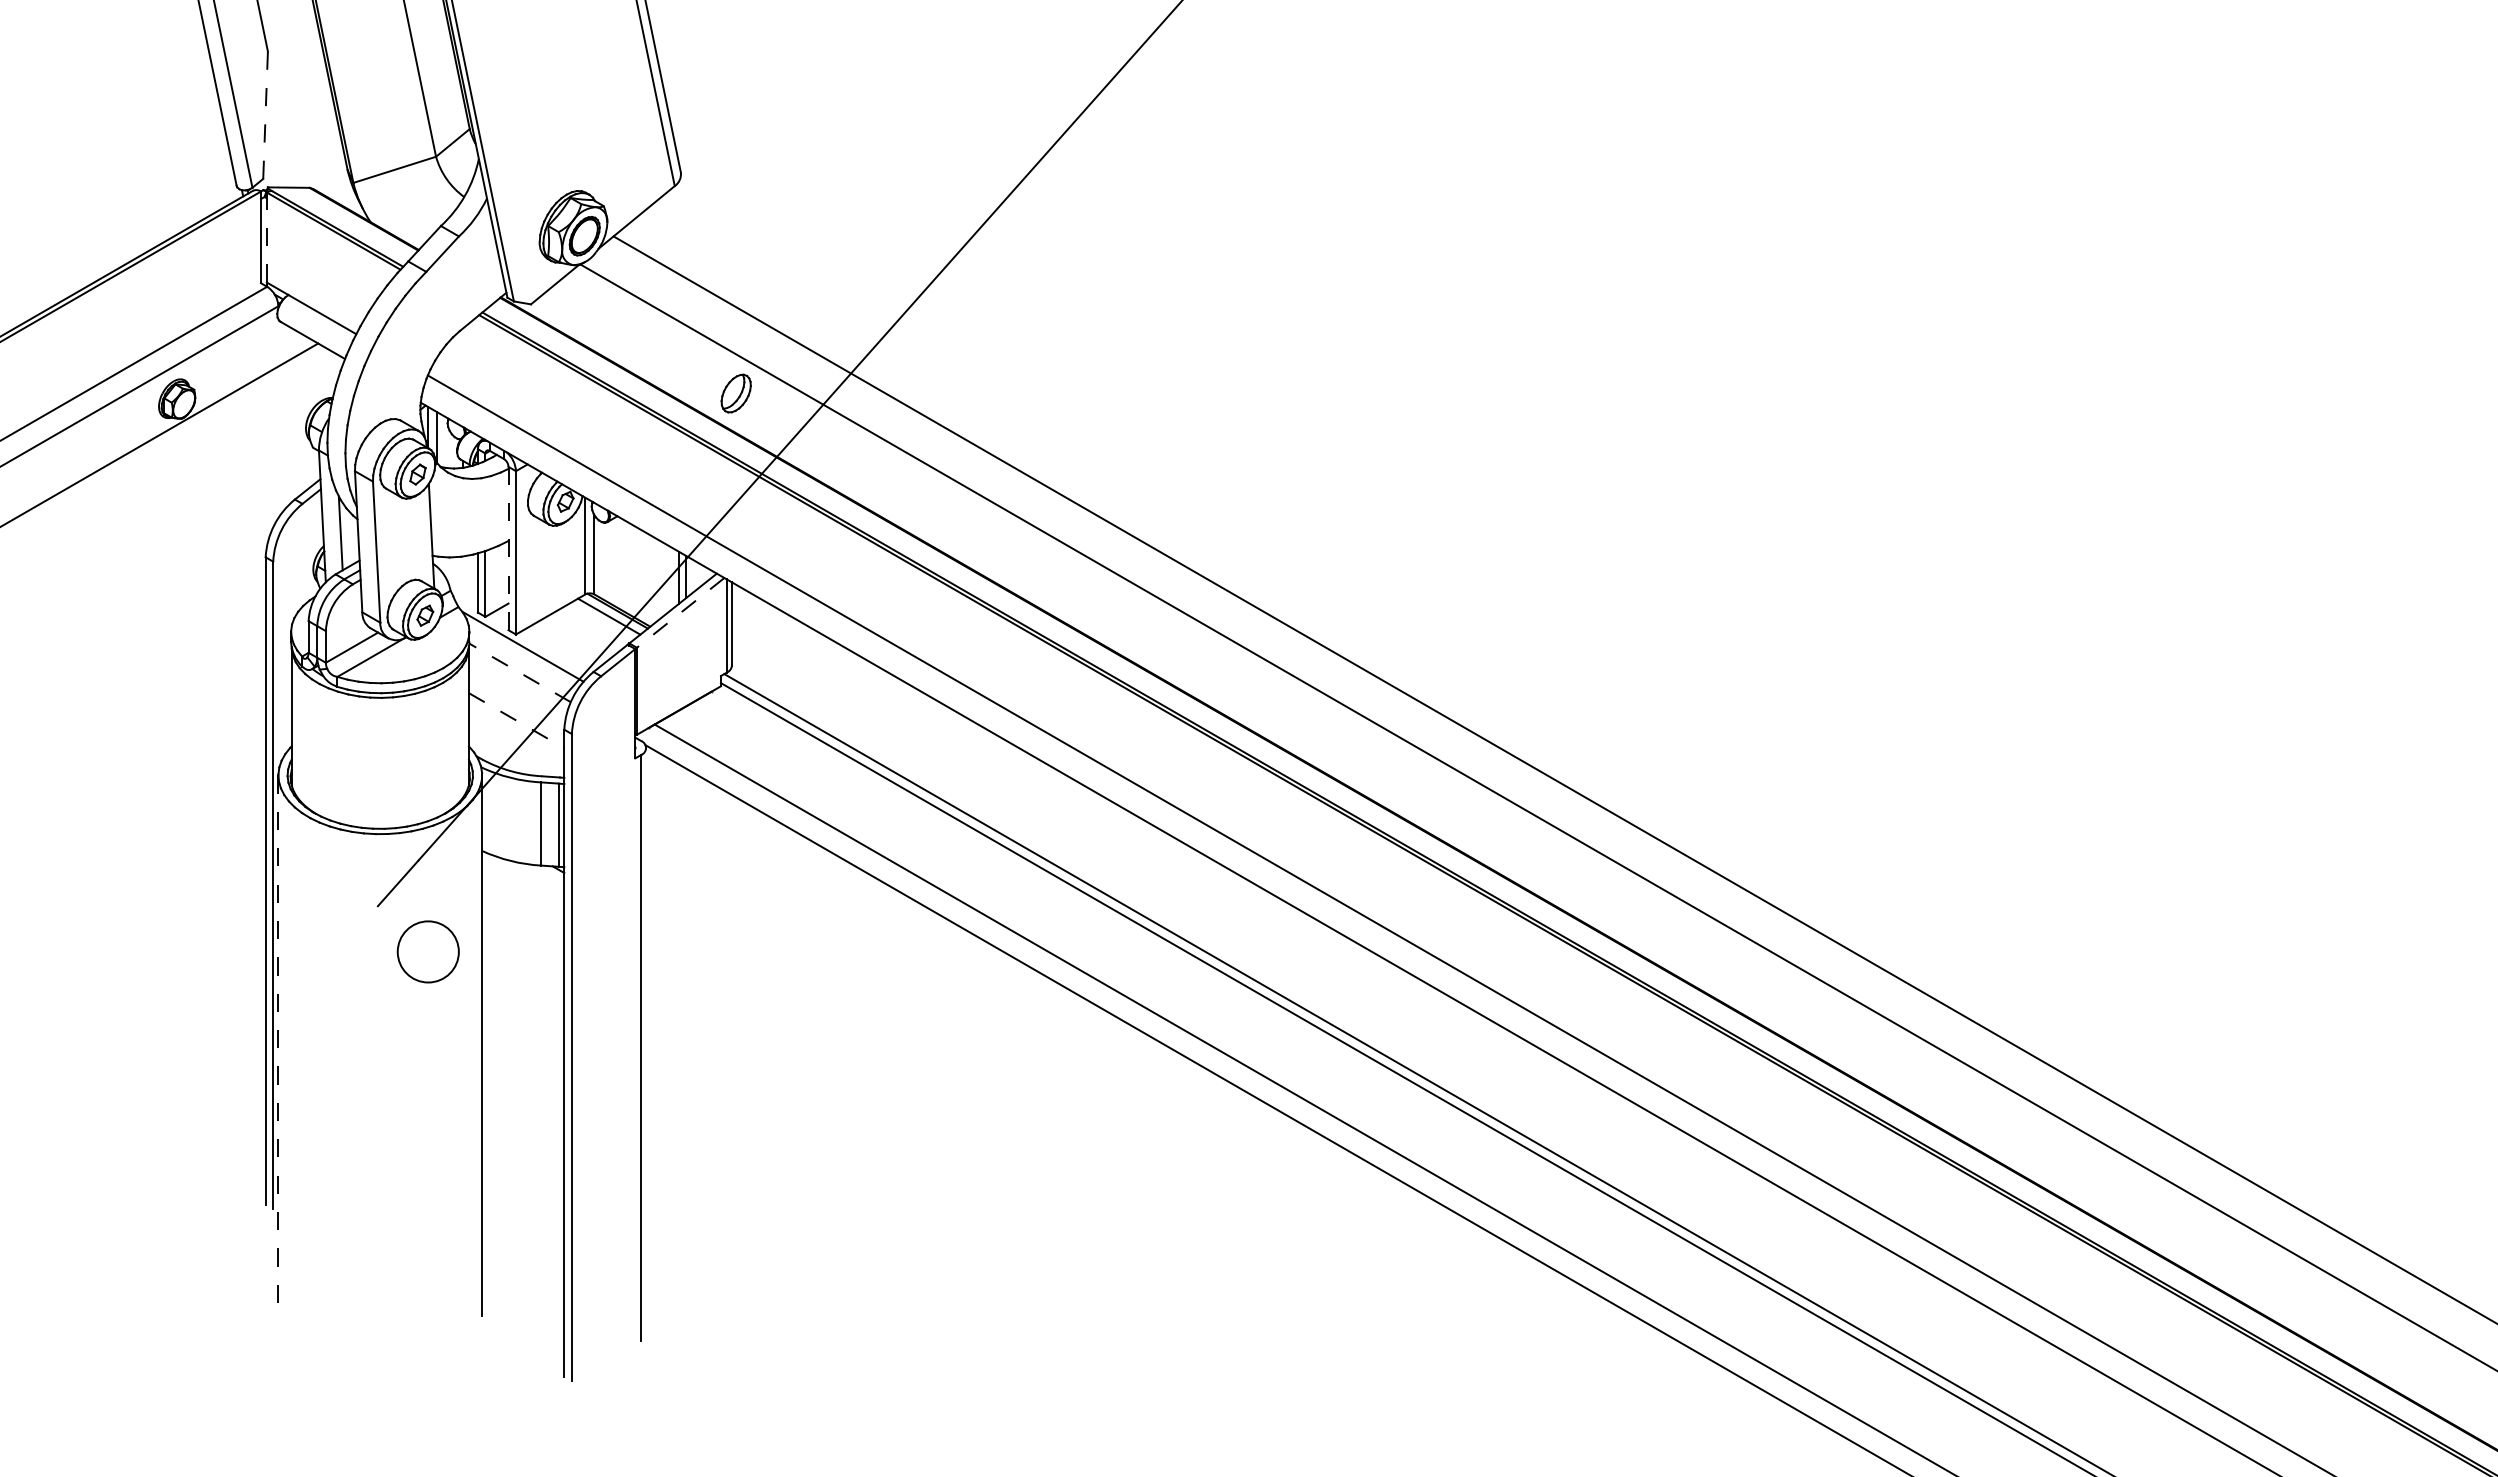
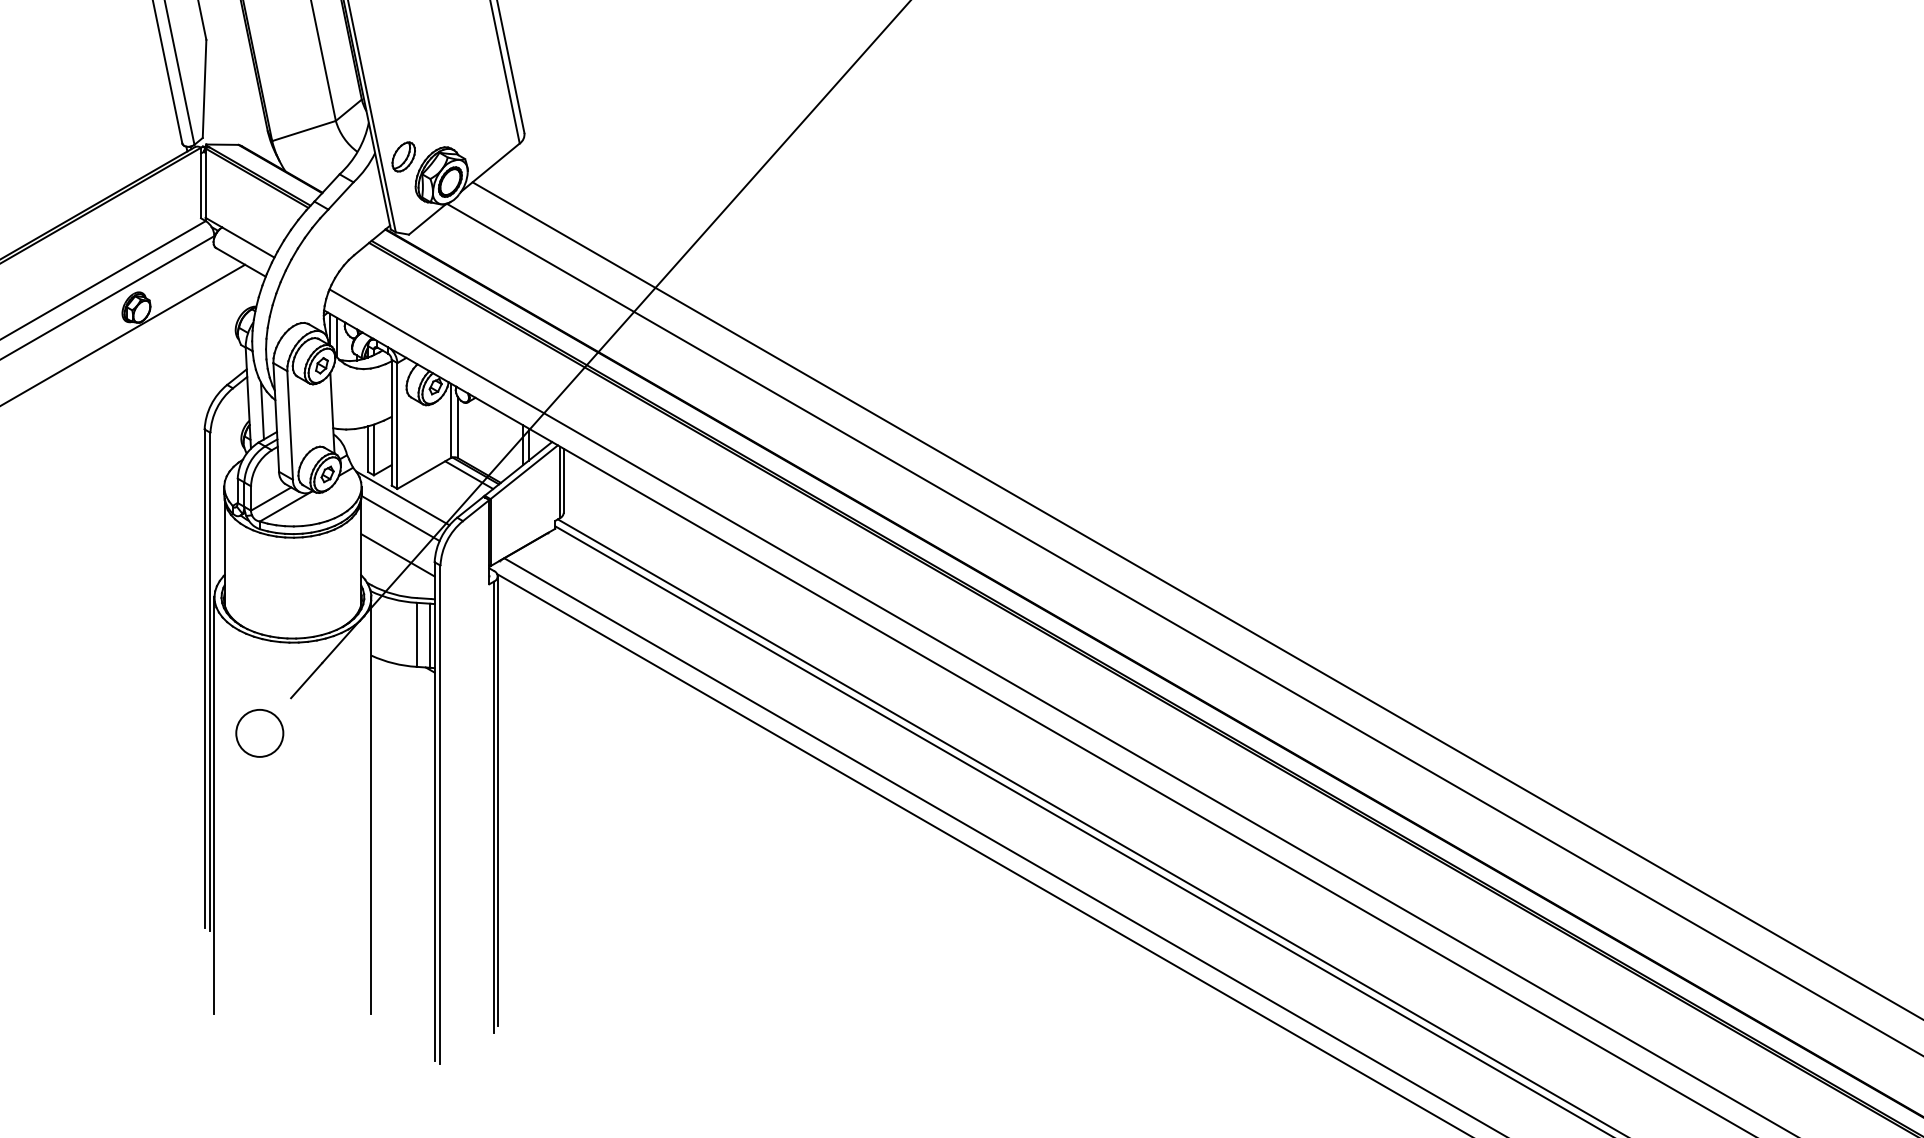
line: (265, 115) -> (204, 89), dashed -> solid
line: (266, 237) -> (205, 183), dashed -> solid
part: (735, 393) -> (403, 156), moved
line: (508, 548) -> (391, 422), dashed -> solid
line: (680, 612) -> (524, 471), dashed -> solid
line: (520, 672) -> (400, 518), dashed -> solid
line: (517, 720) -> (398, 555), dashed -> solid
circle: (427, 951) -> (259, 733), moved
line: (646, 1040) -> (497, 801), added
line: (278, 1046) -> (214, 806), dashed -> solid

